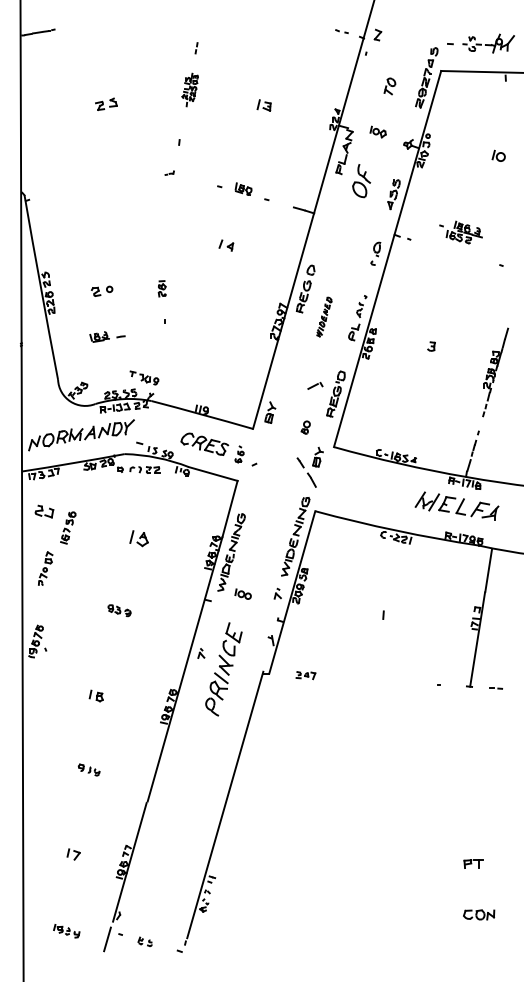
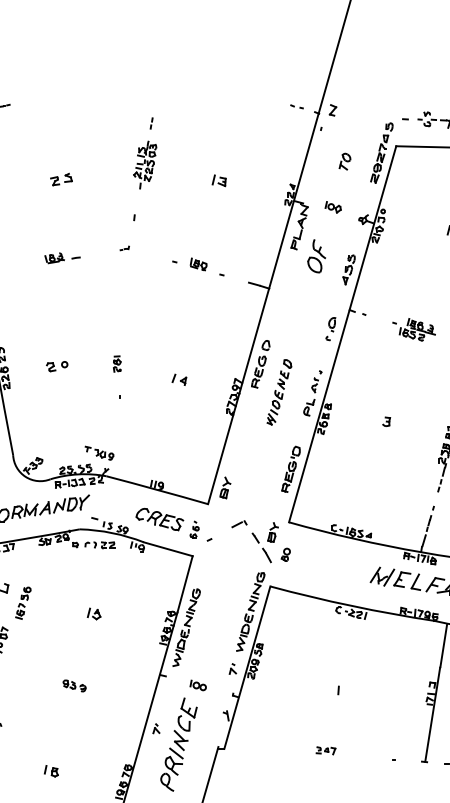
part: (190, 89) -> (145, 164), size x1.43
part: (460, 232) -> (413, 329), moved
part: (226, 245) -> (179, 379), moved
part: (324, 316) -> (279, 391), size x1.67
part: (107, 336) -> (62, 257), moved
part: (315, 385) -> (239, 523), moved
part: (305, 427) -> (285, 554), moved
part: (138, 538) -> (93, 613), size x0.71
part: (242, 593) -> (197, 684), moved
part: (305, 675) -> (325, 750), moved

